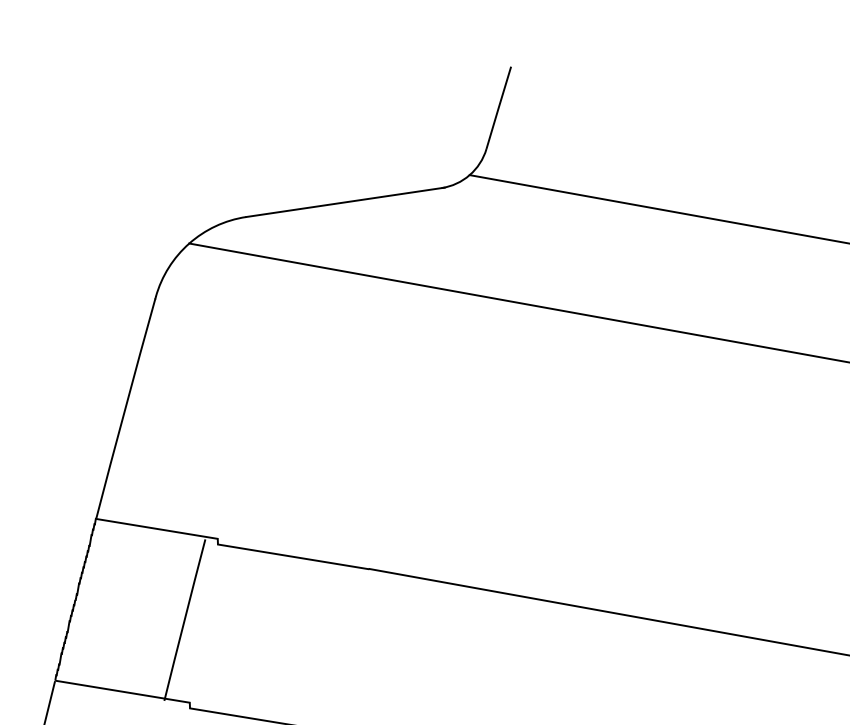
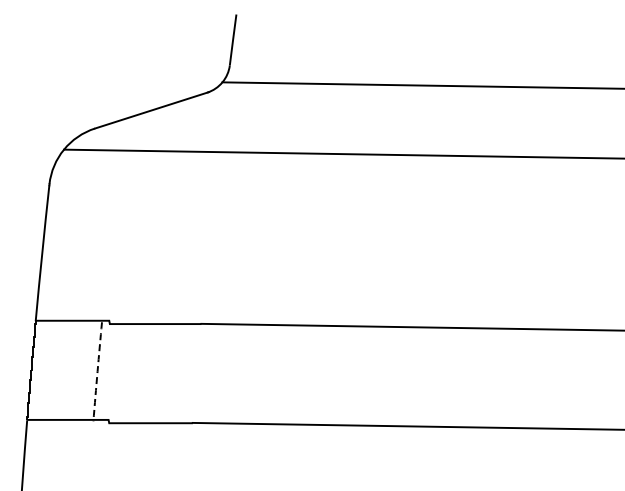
arc: (184, 619) -> (97, 371), solid -> dashed

